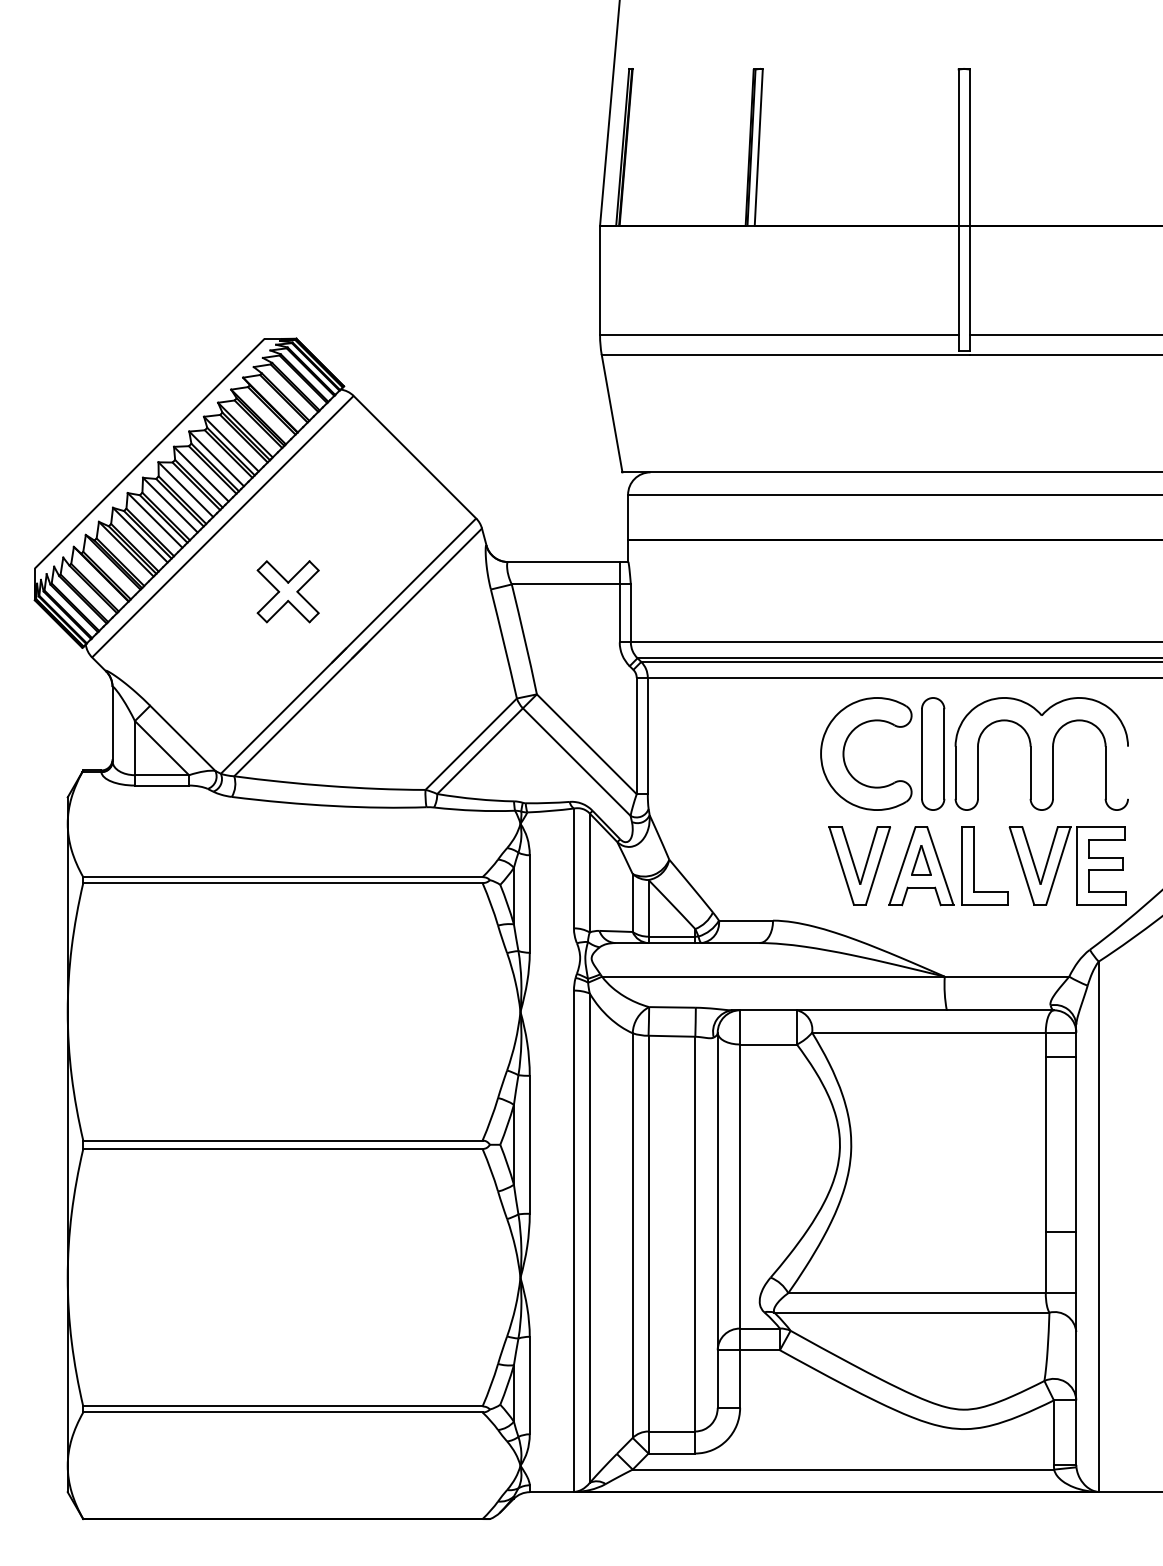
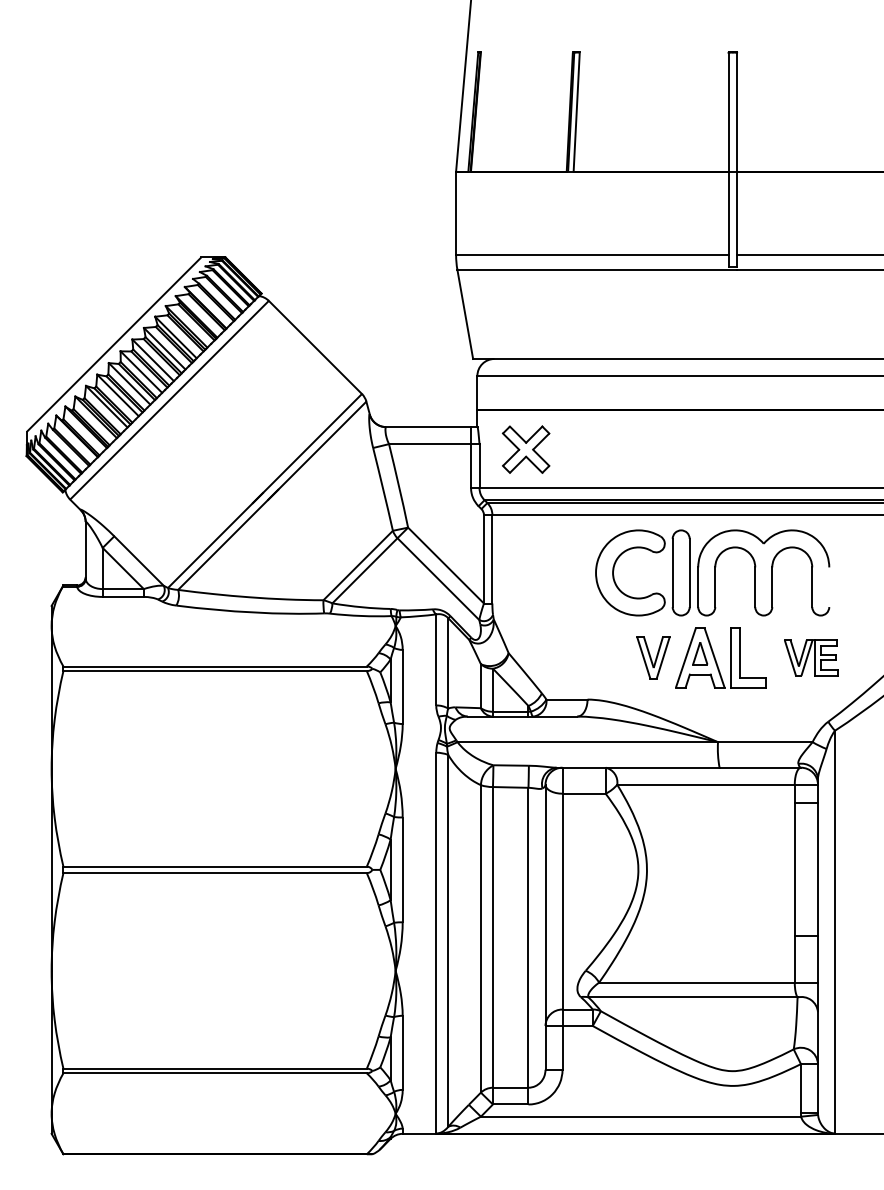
part: (287, 591) -> (525, 449), moved
part: (974, 753) -> (712, 572), moved
part: (859, 865) -> (653, 657), size x0.7
part: (1066, 865) -> (810, 657), size x0.6

